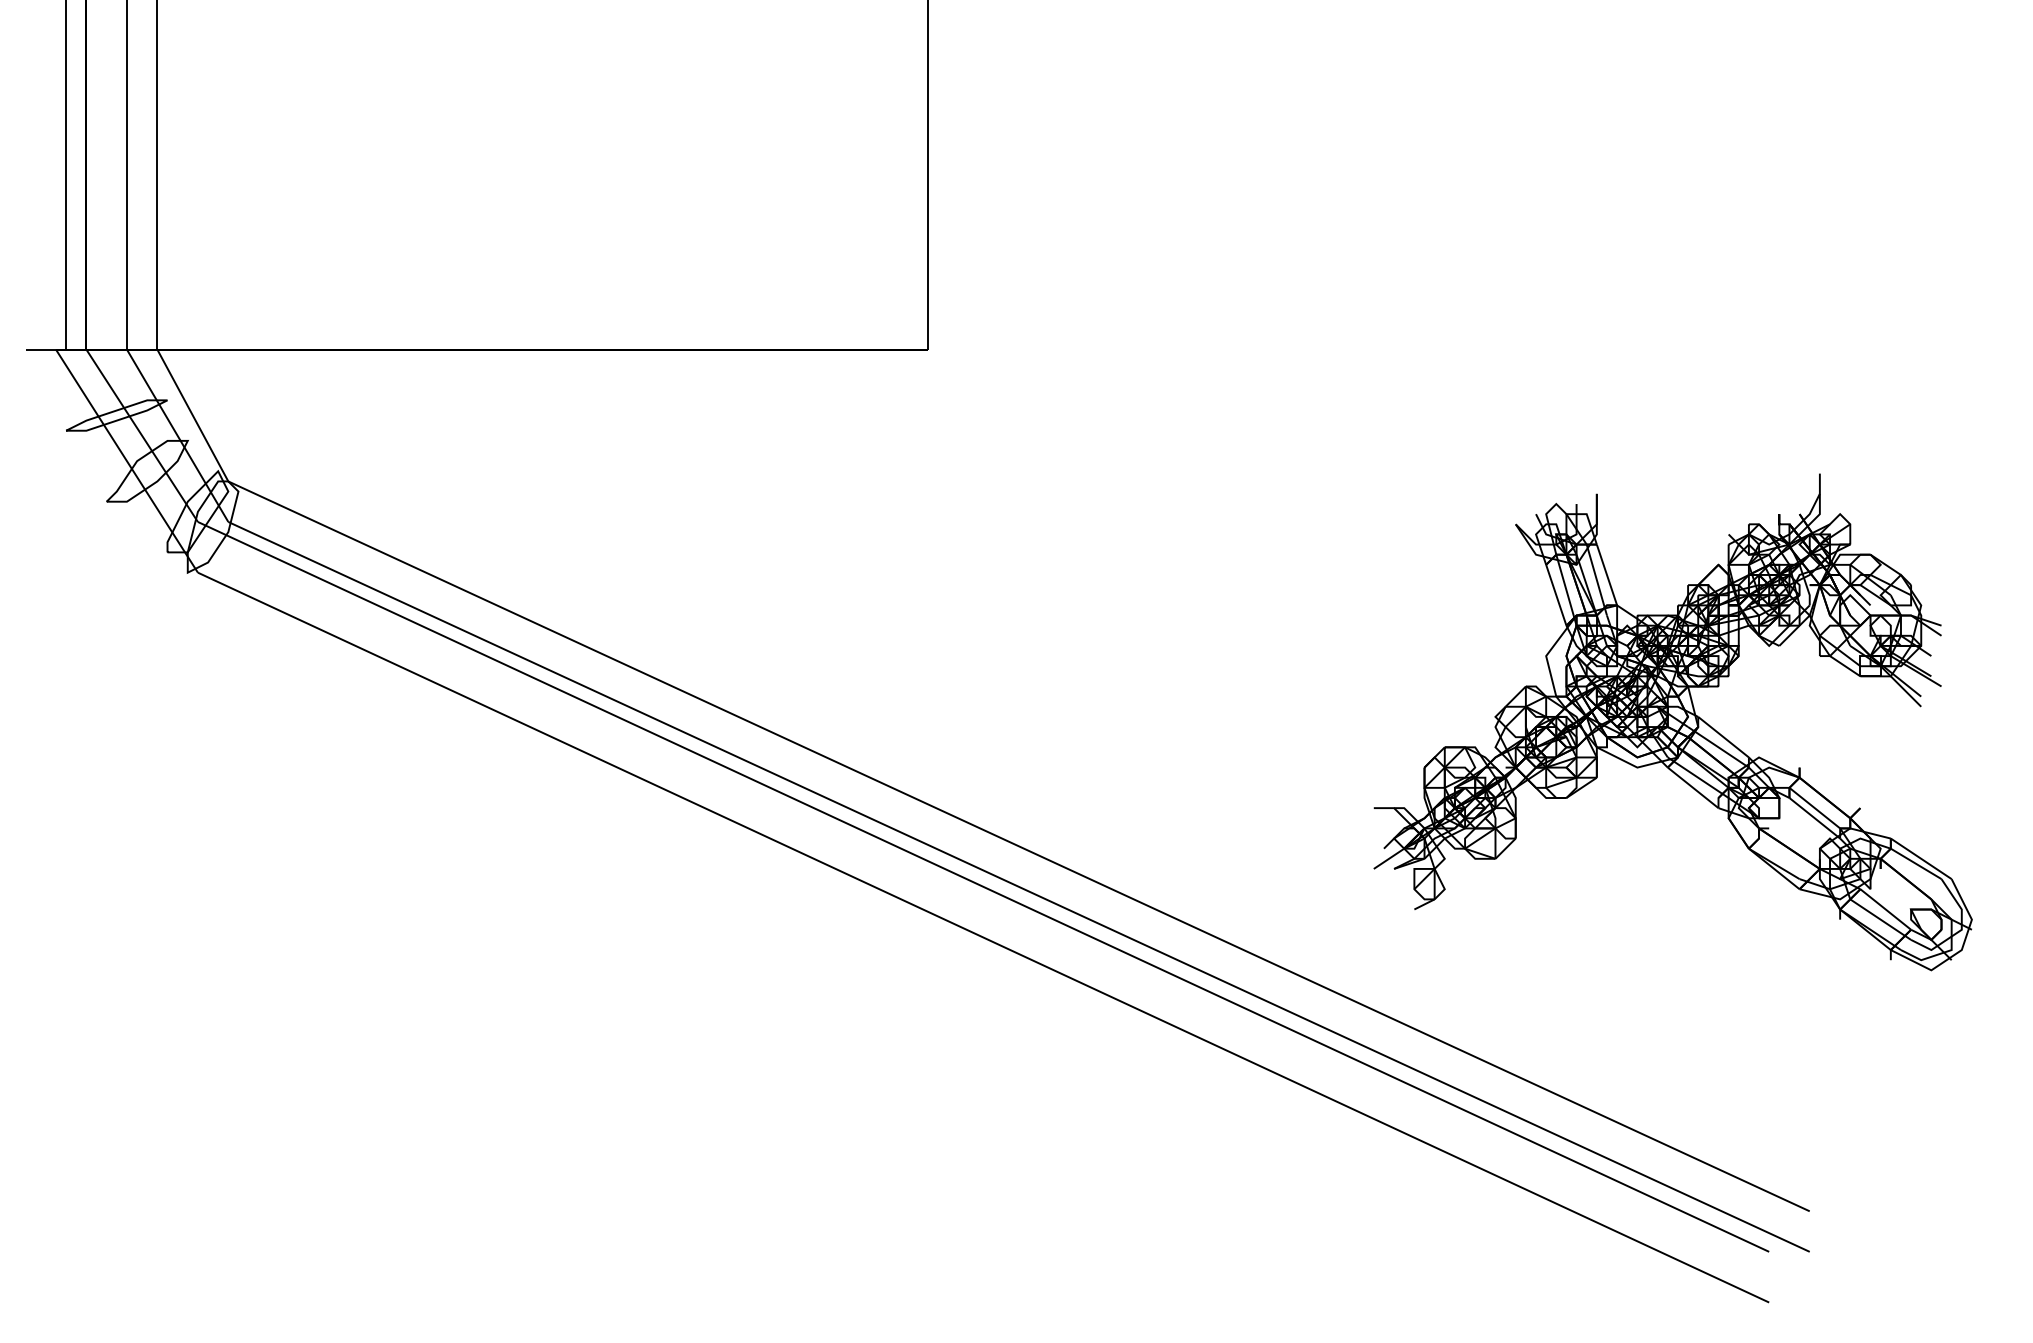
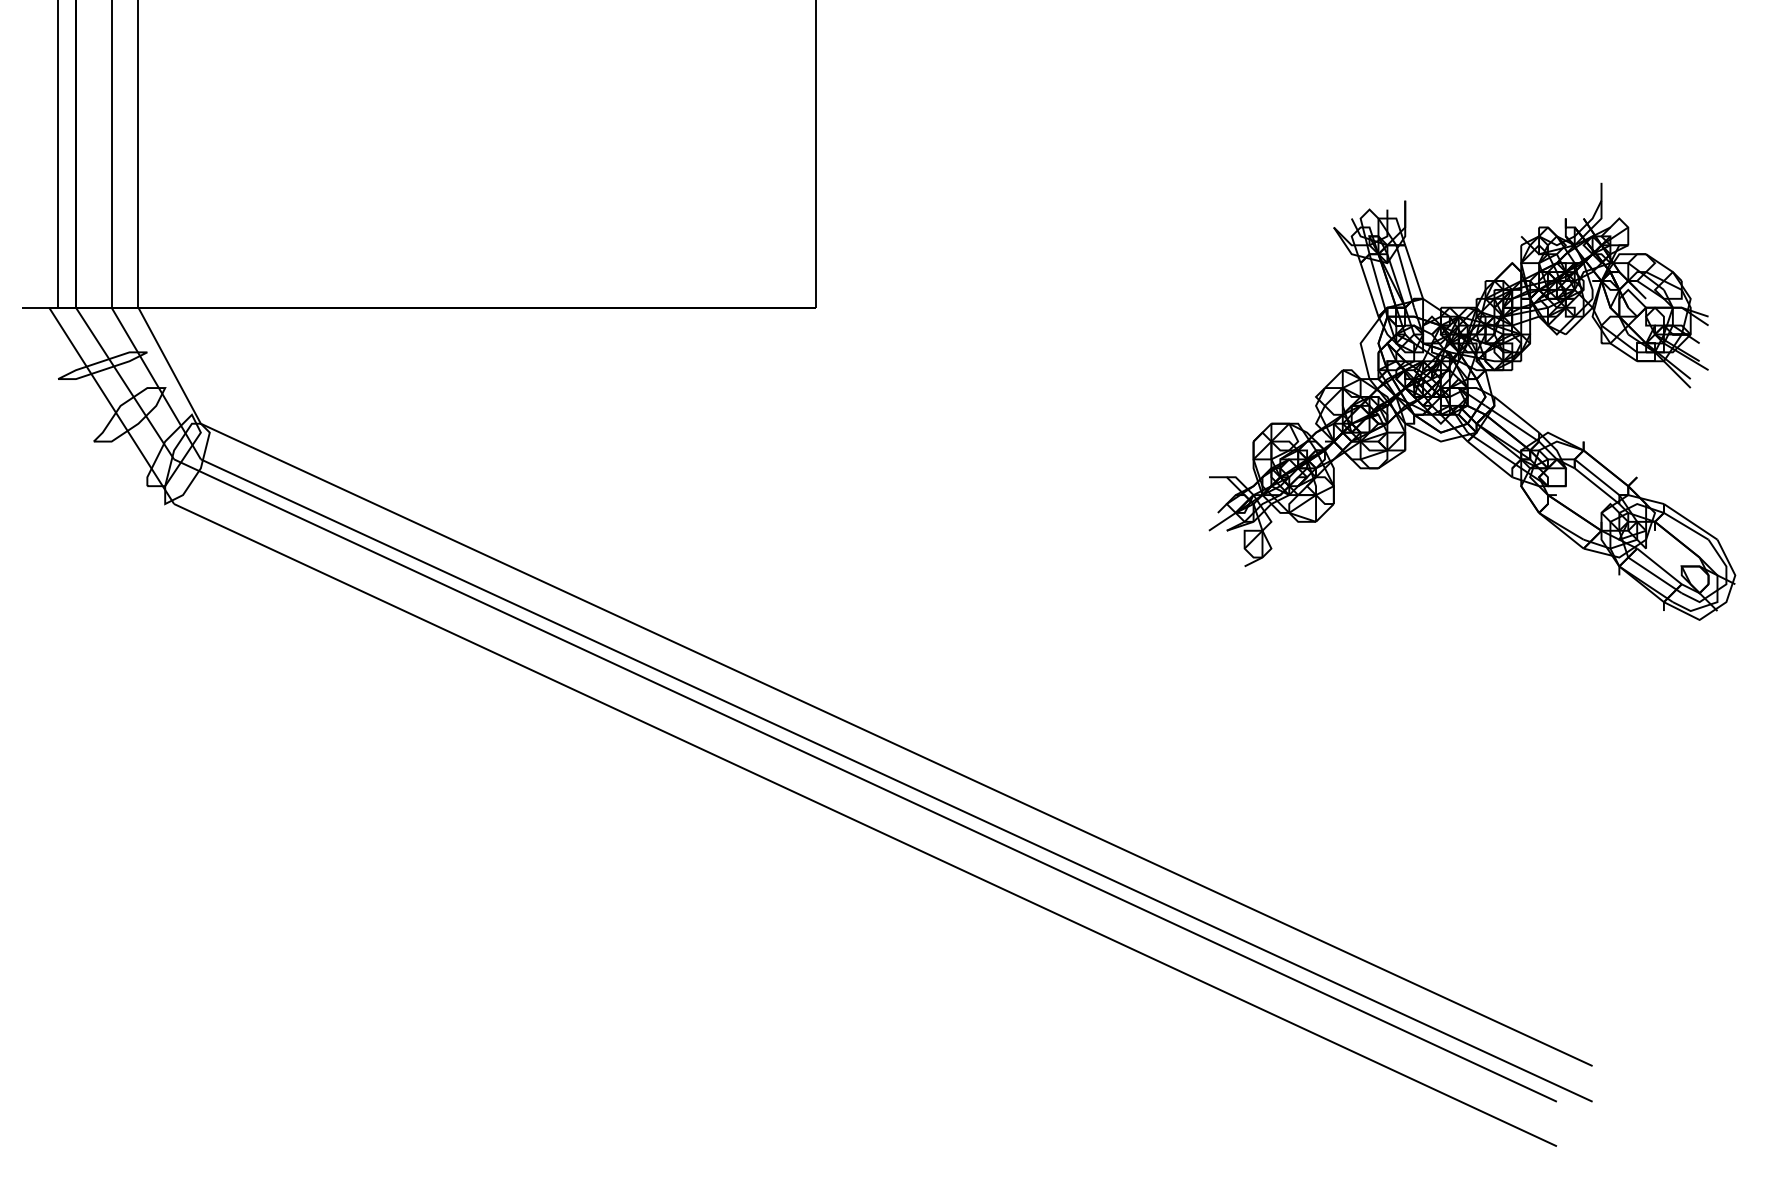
part: (1673, 722) -> (1472, 401), moved

